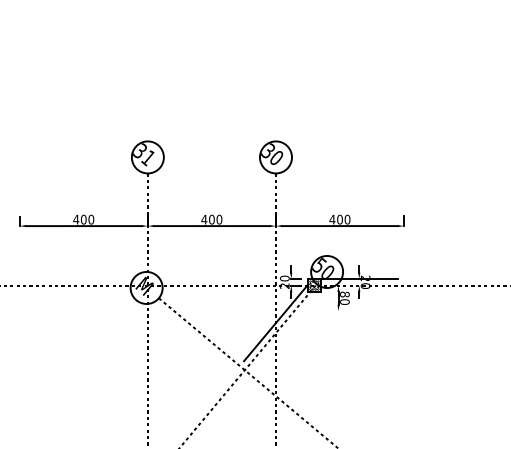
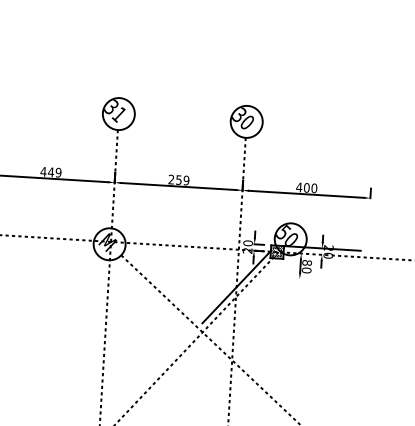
text: (87, 219) -> (54, 172), 400 -> 449
text: (211, 219) -> (178, 179), 400 -> 259

